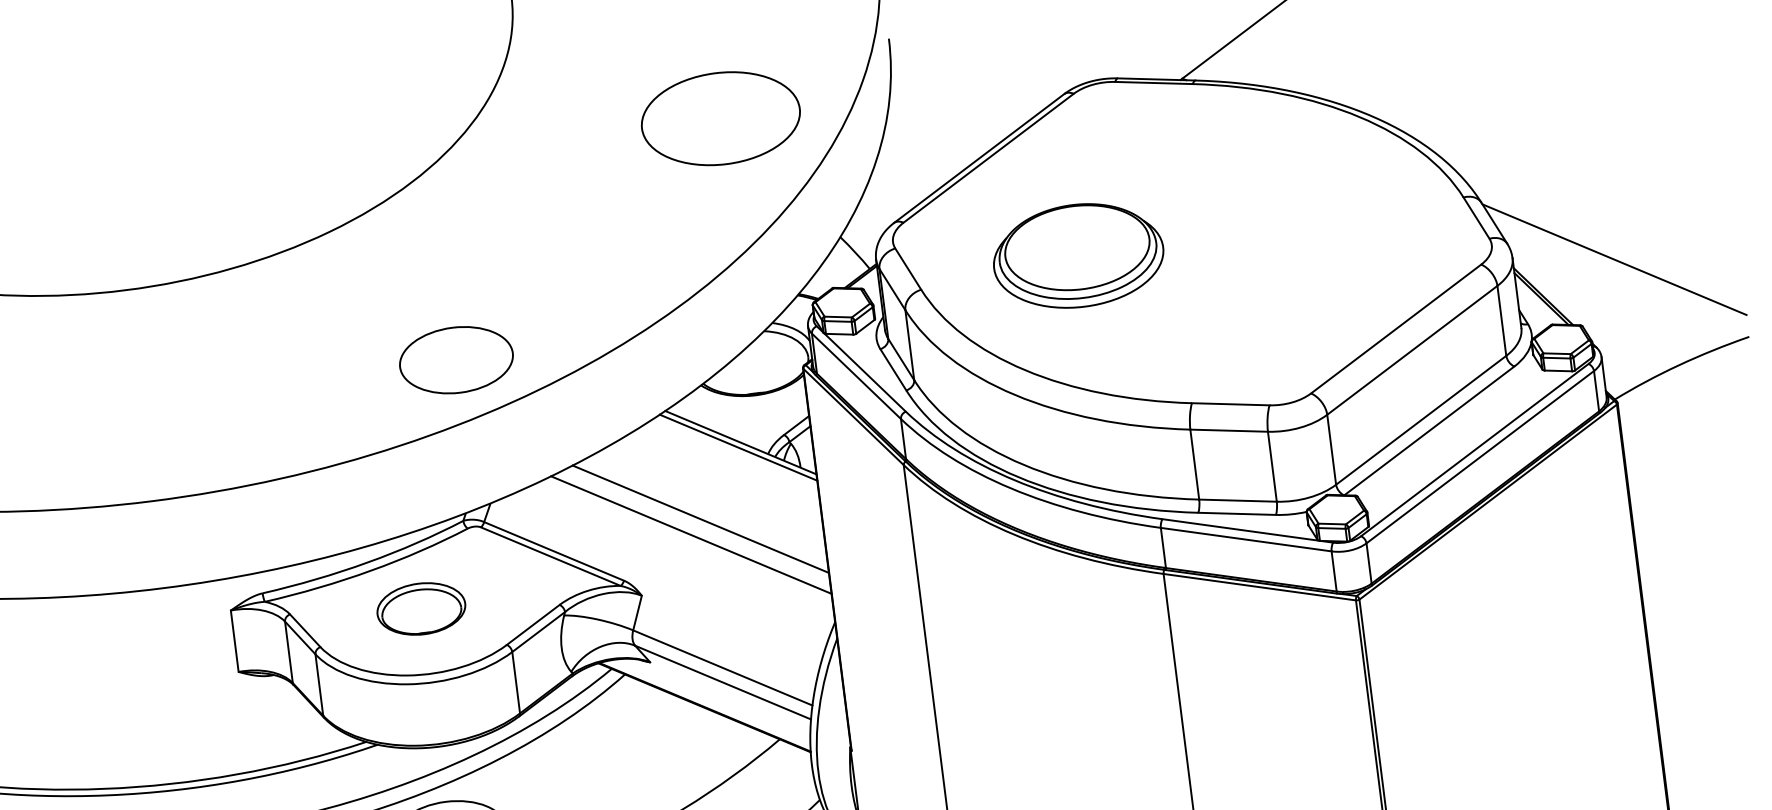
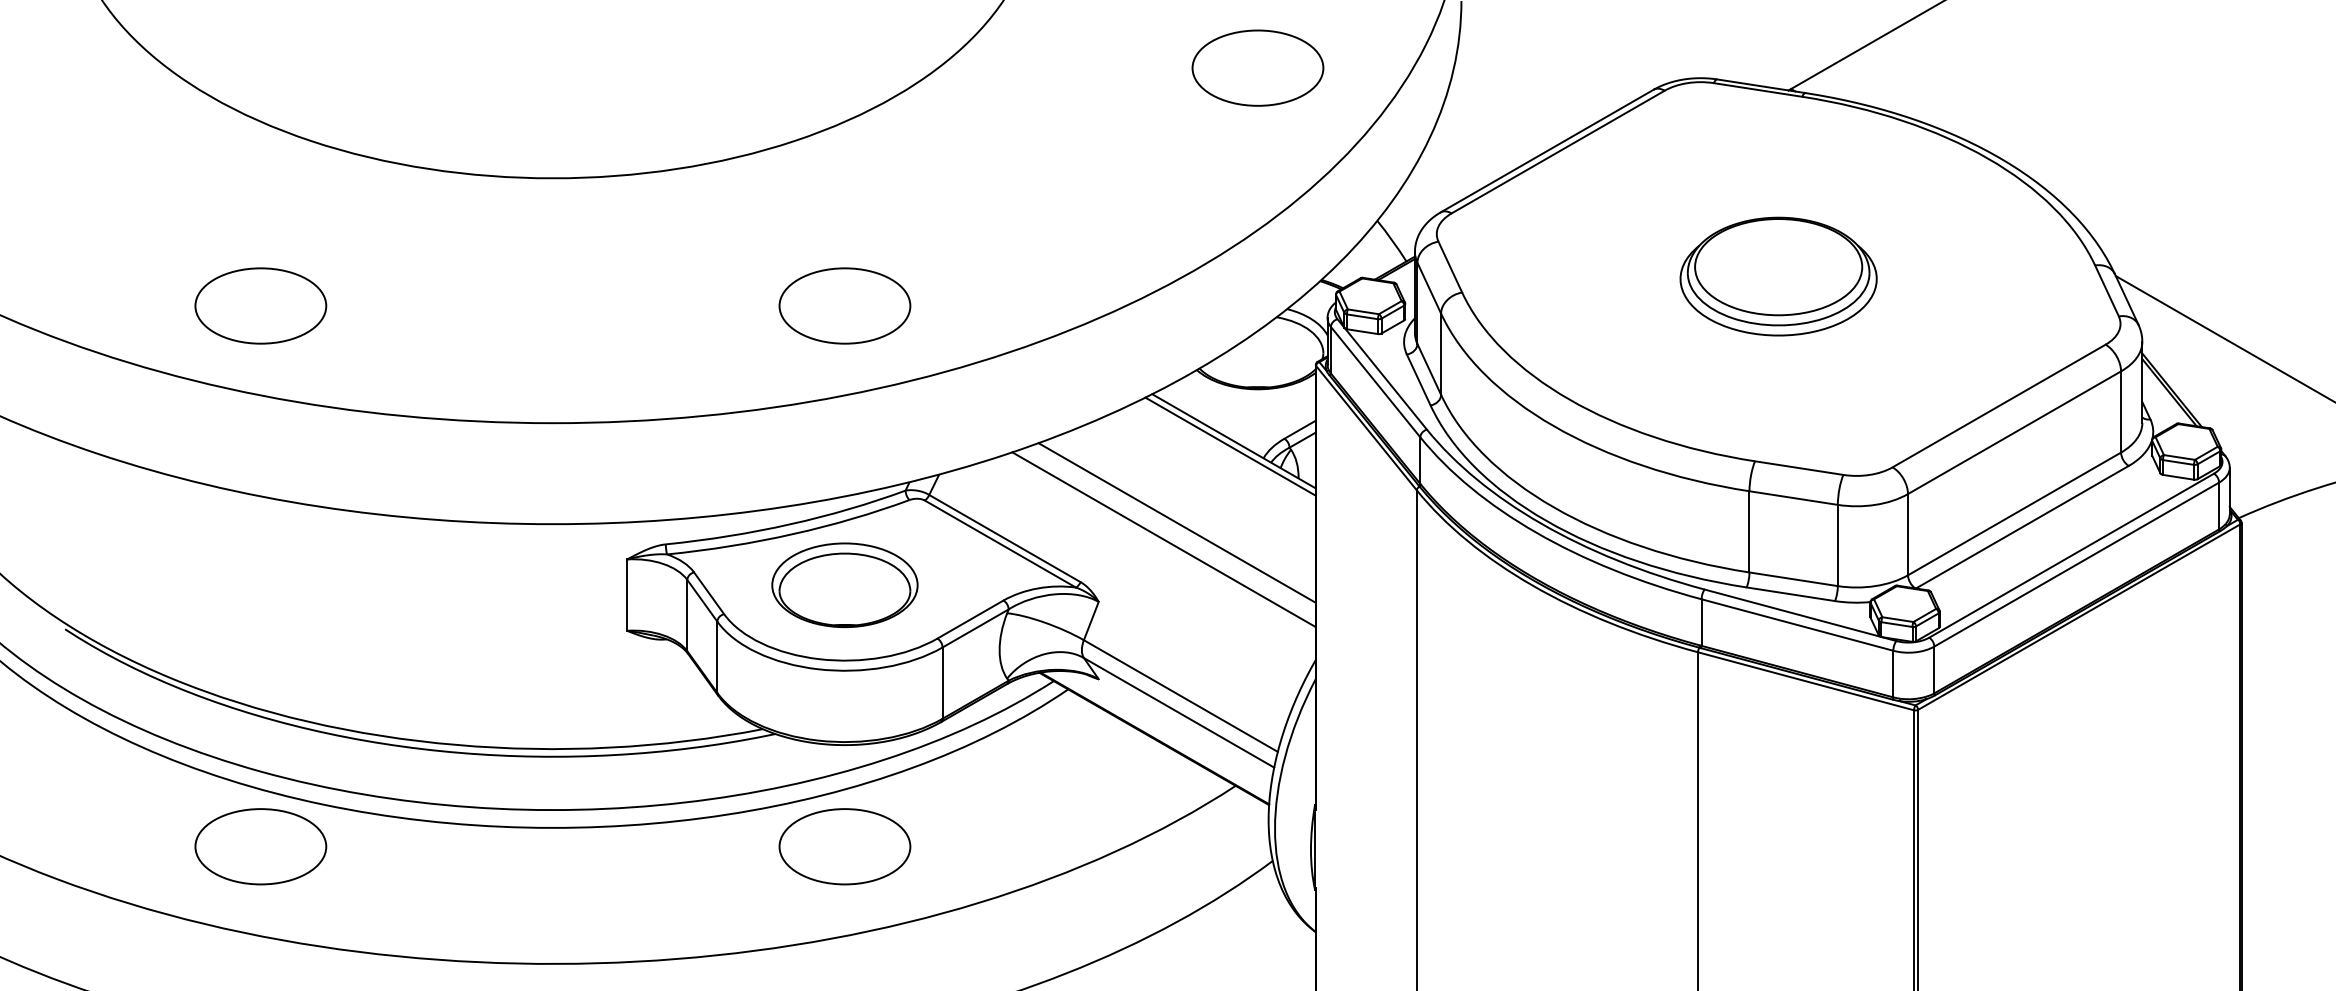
part: (720, 118) -> (1257, 67), size x0.71
part: (1078, 255) -> (1778, 276), moved
part: (456, 359) -> (844, 305), moved
part: (420, 608) -> (844, 584), size x1.43

